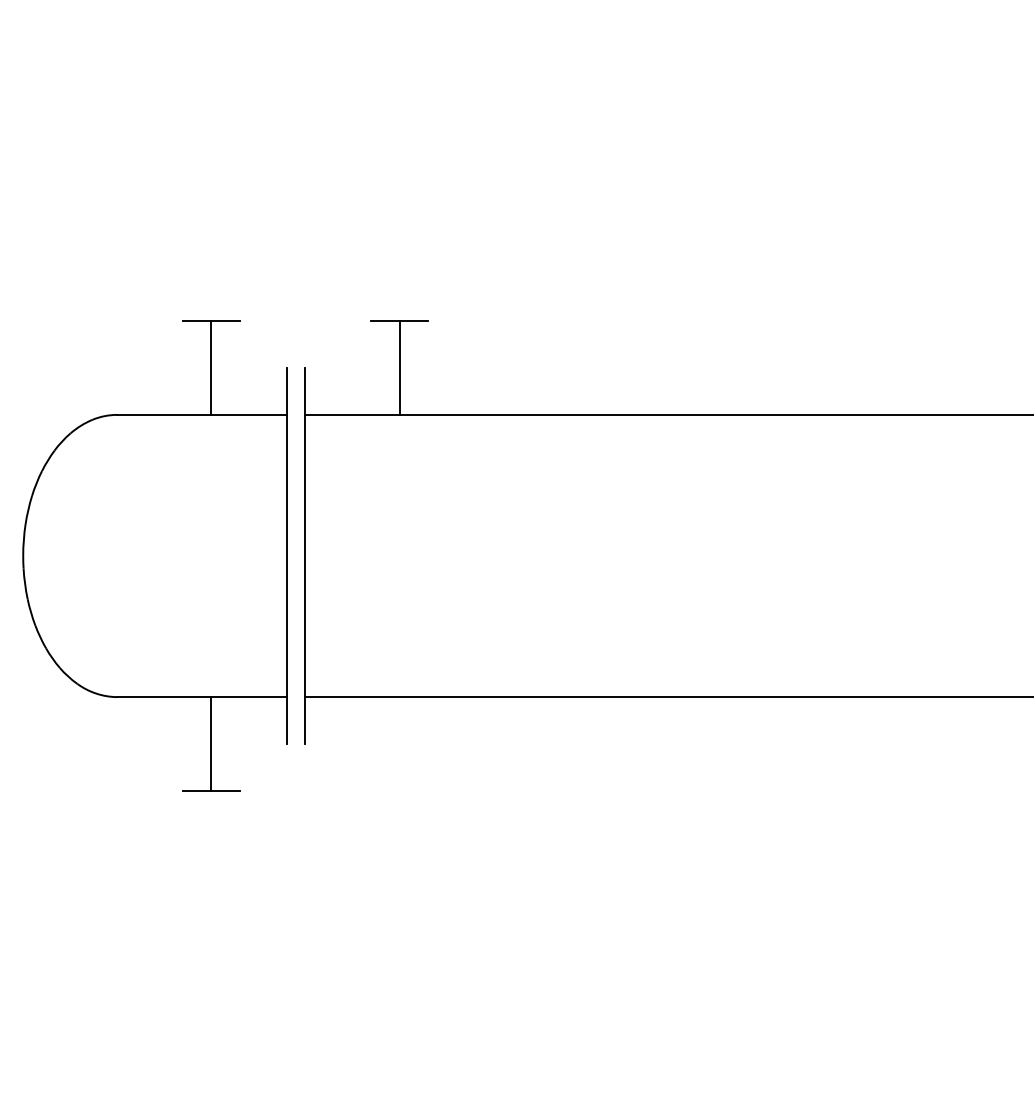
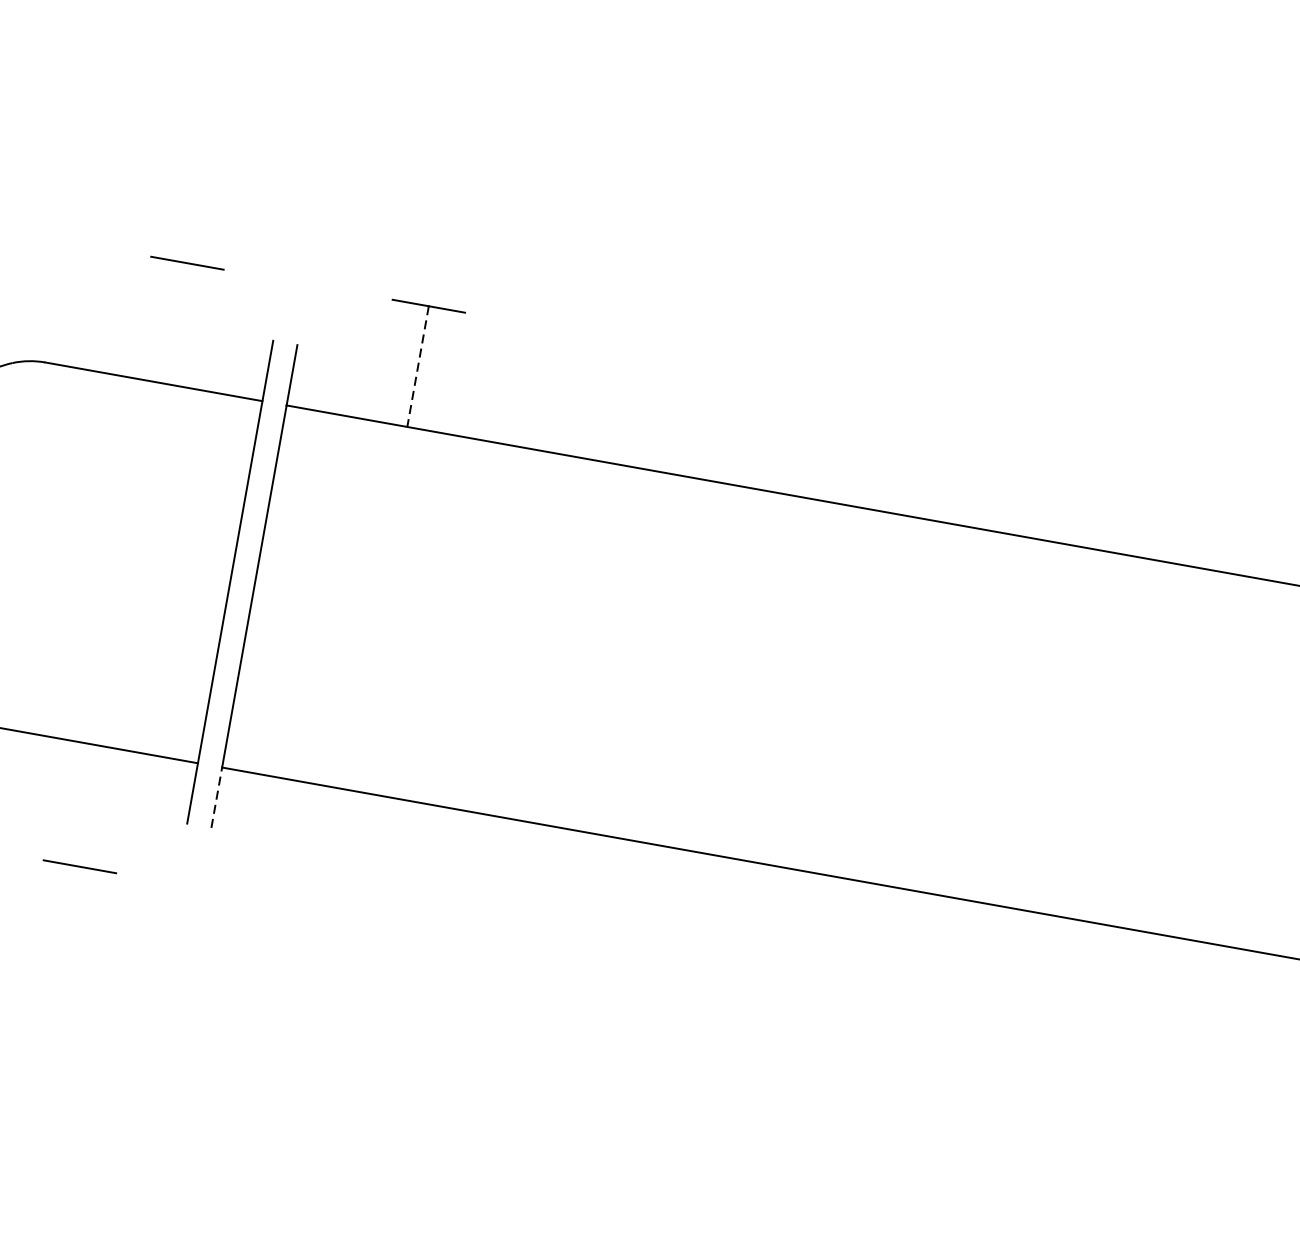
line: (211, 367) -> (176, 323), removed
line: (399, 368) -> (417, 367), solid -> dashed
line: (305, 720) -> (216, 797), solid -> dashed
line: (211, 744) -> (90, 806), removed

